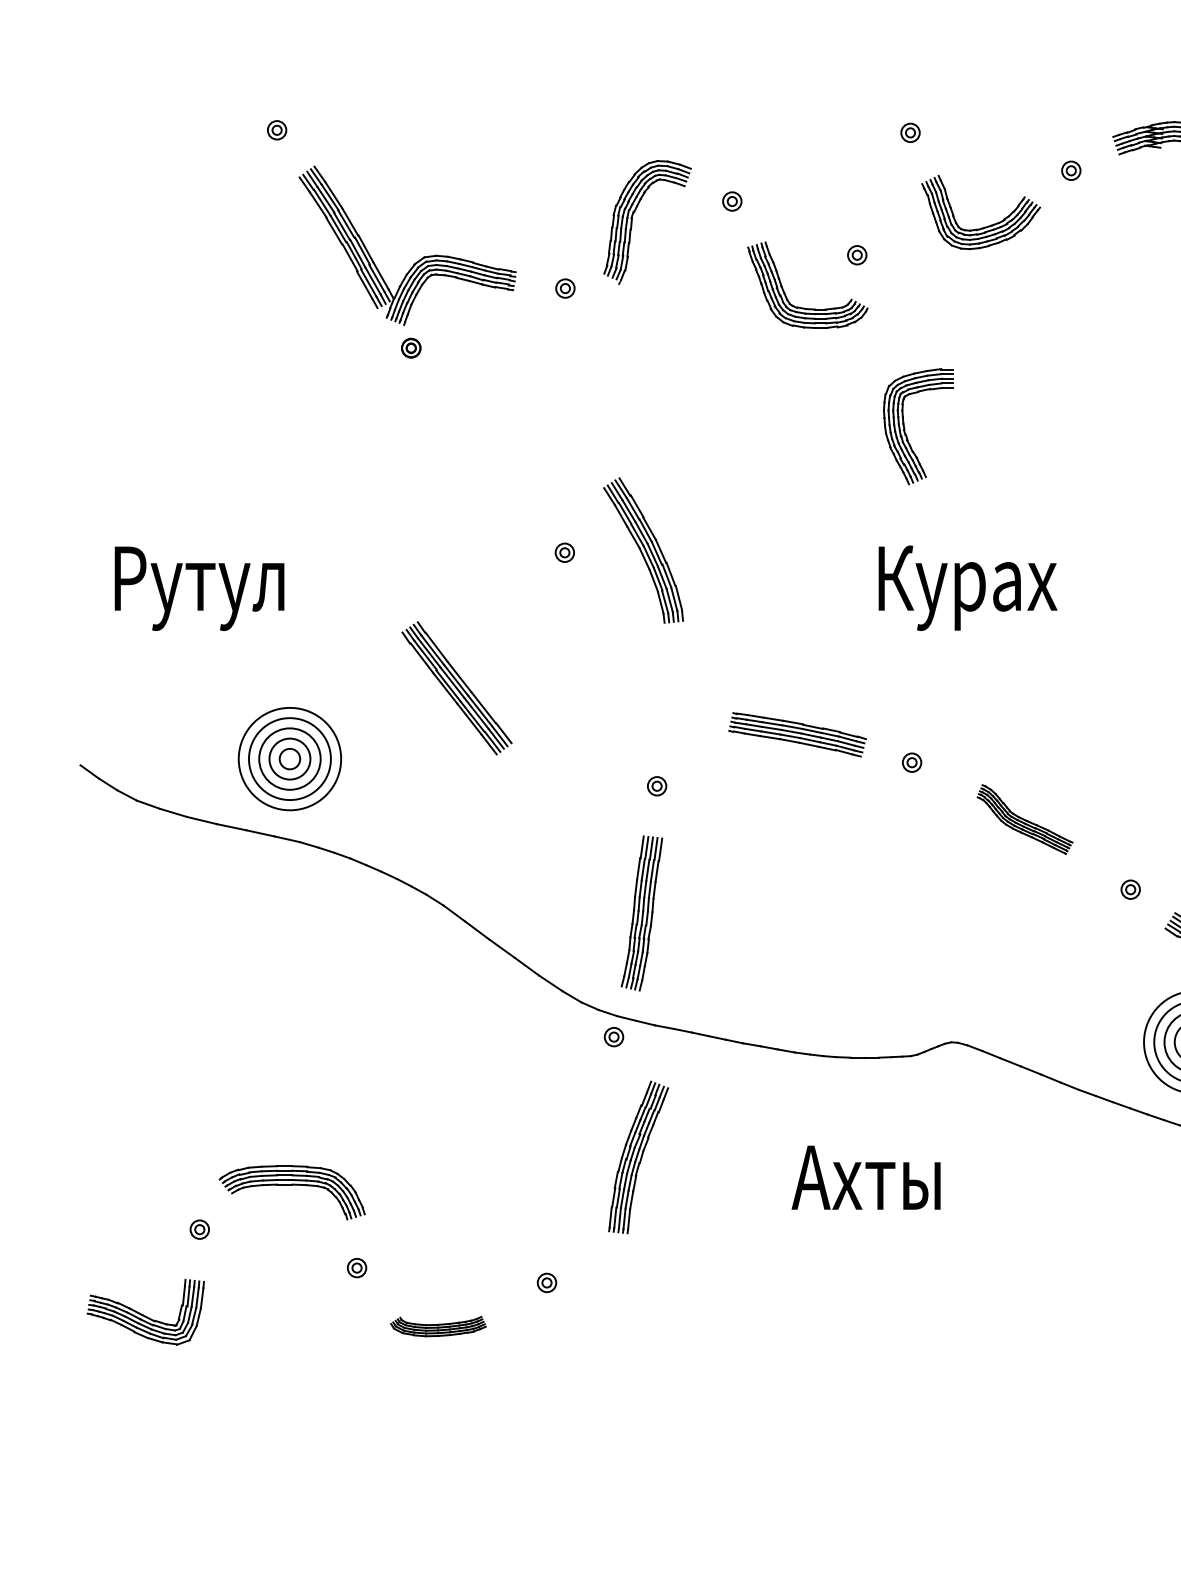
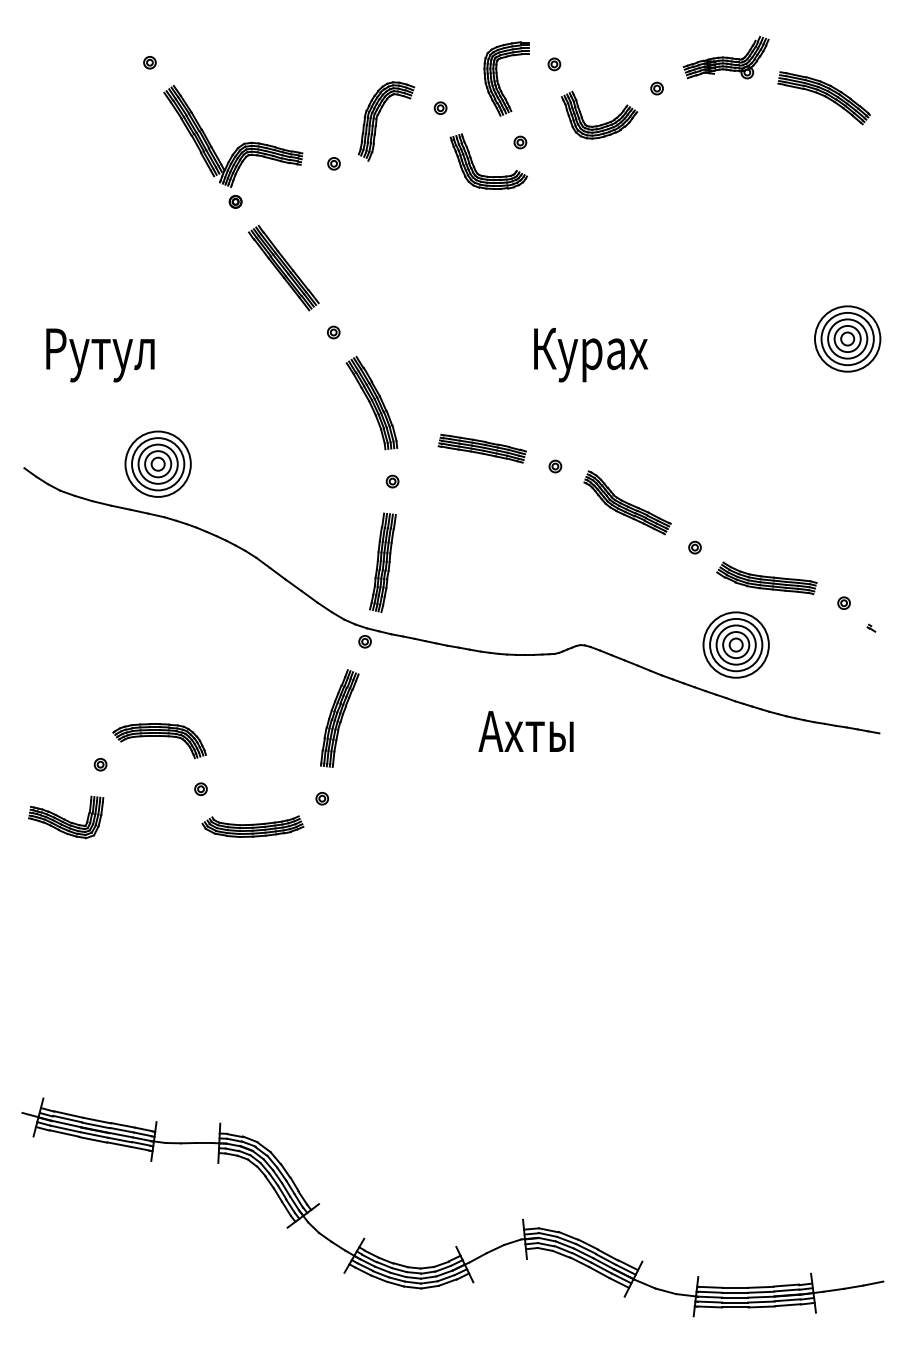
part: (905, 427) -> (498, 79), moved
part: (642, 551) -> (371, 403), moved
part: (456, 689) -> (283, 268), moved
part: (1024, 819) -> (627, 502), size x1.43
part: (638, 1157) -> (339, 718), moved
part: (437, 1326) -> (252, 826), size x1.67

